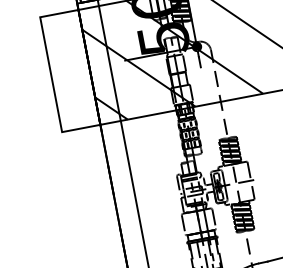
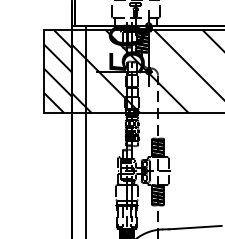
hatch: (69, 71) -> (57, 71), added

